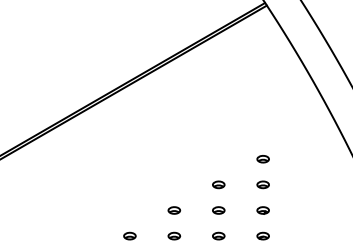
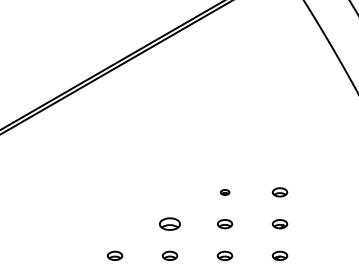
part: (262, 159) -> (279, 161), removed
part: (218, 184) -> (224, 191), size x0.6
part: (174, 210) -> (170, 224), size x1.4

